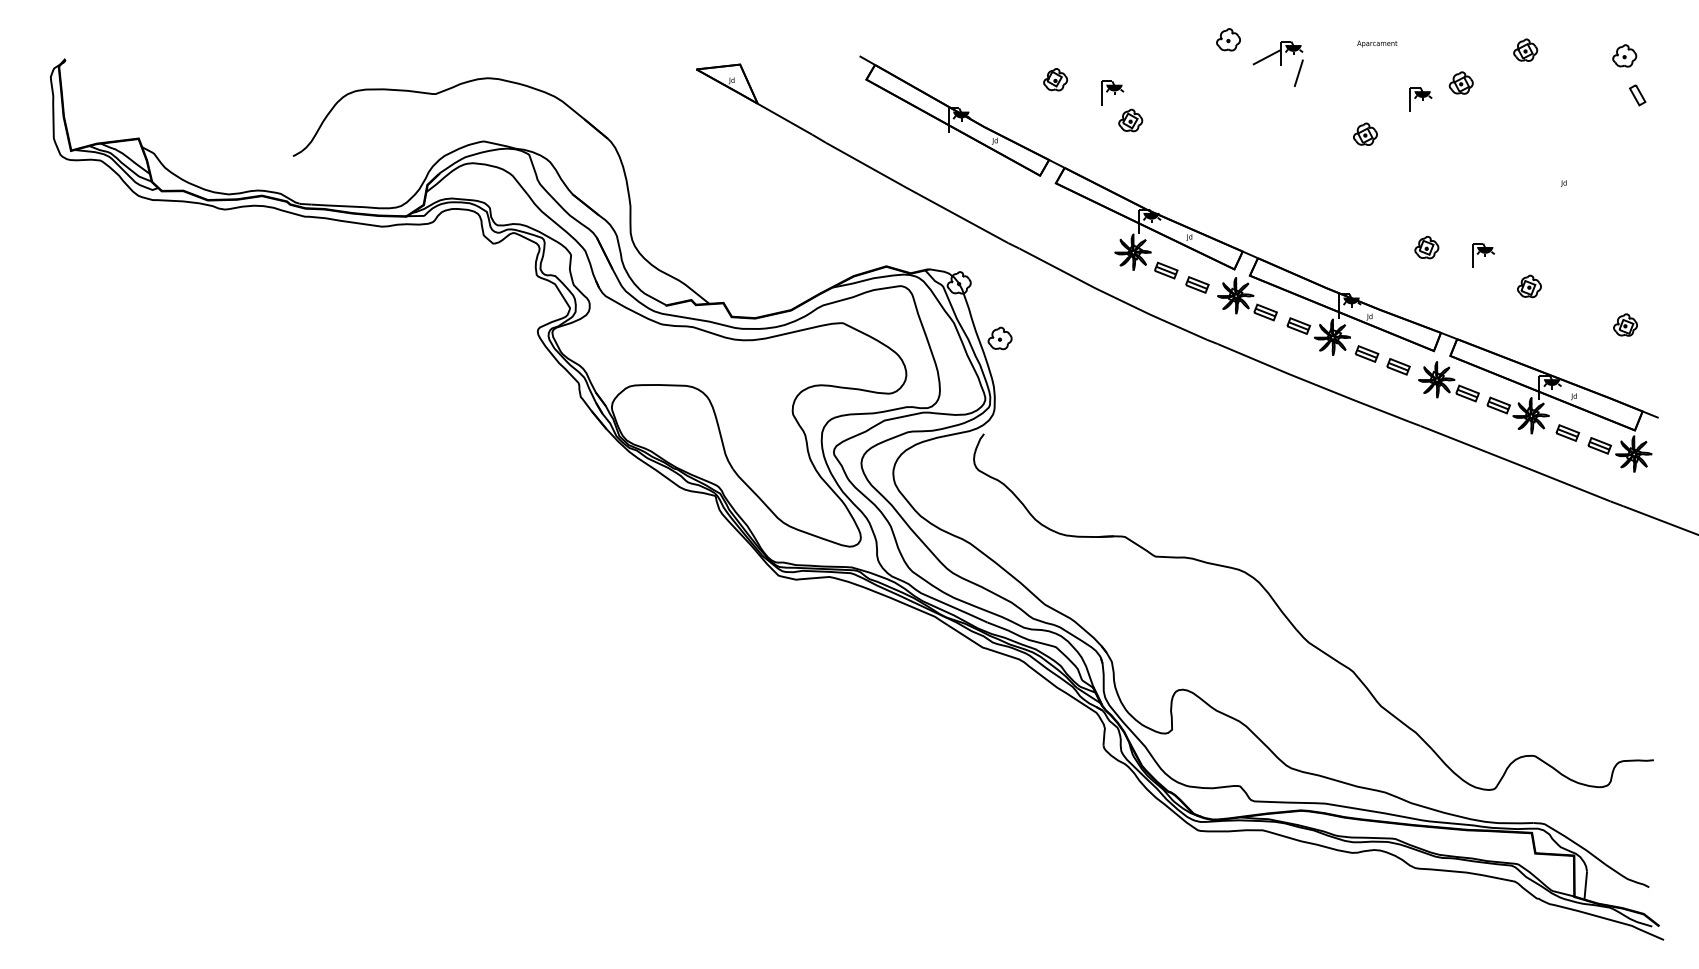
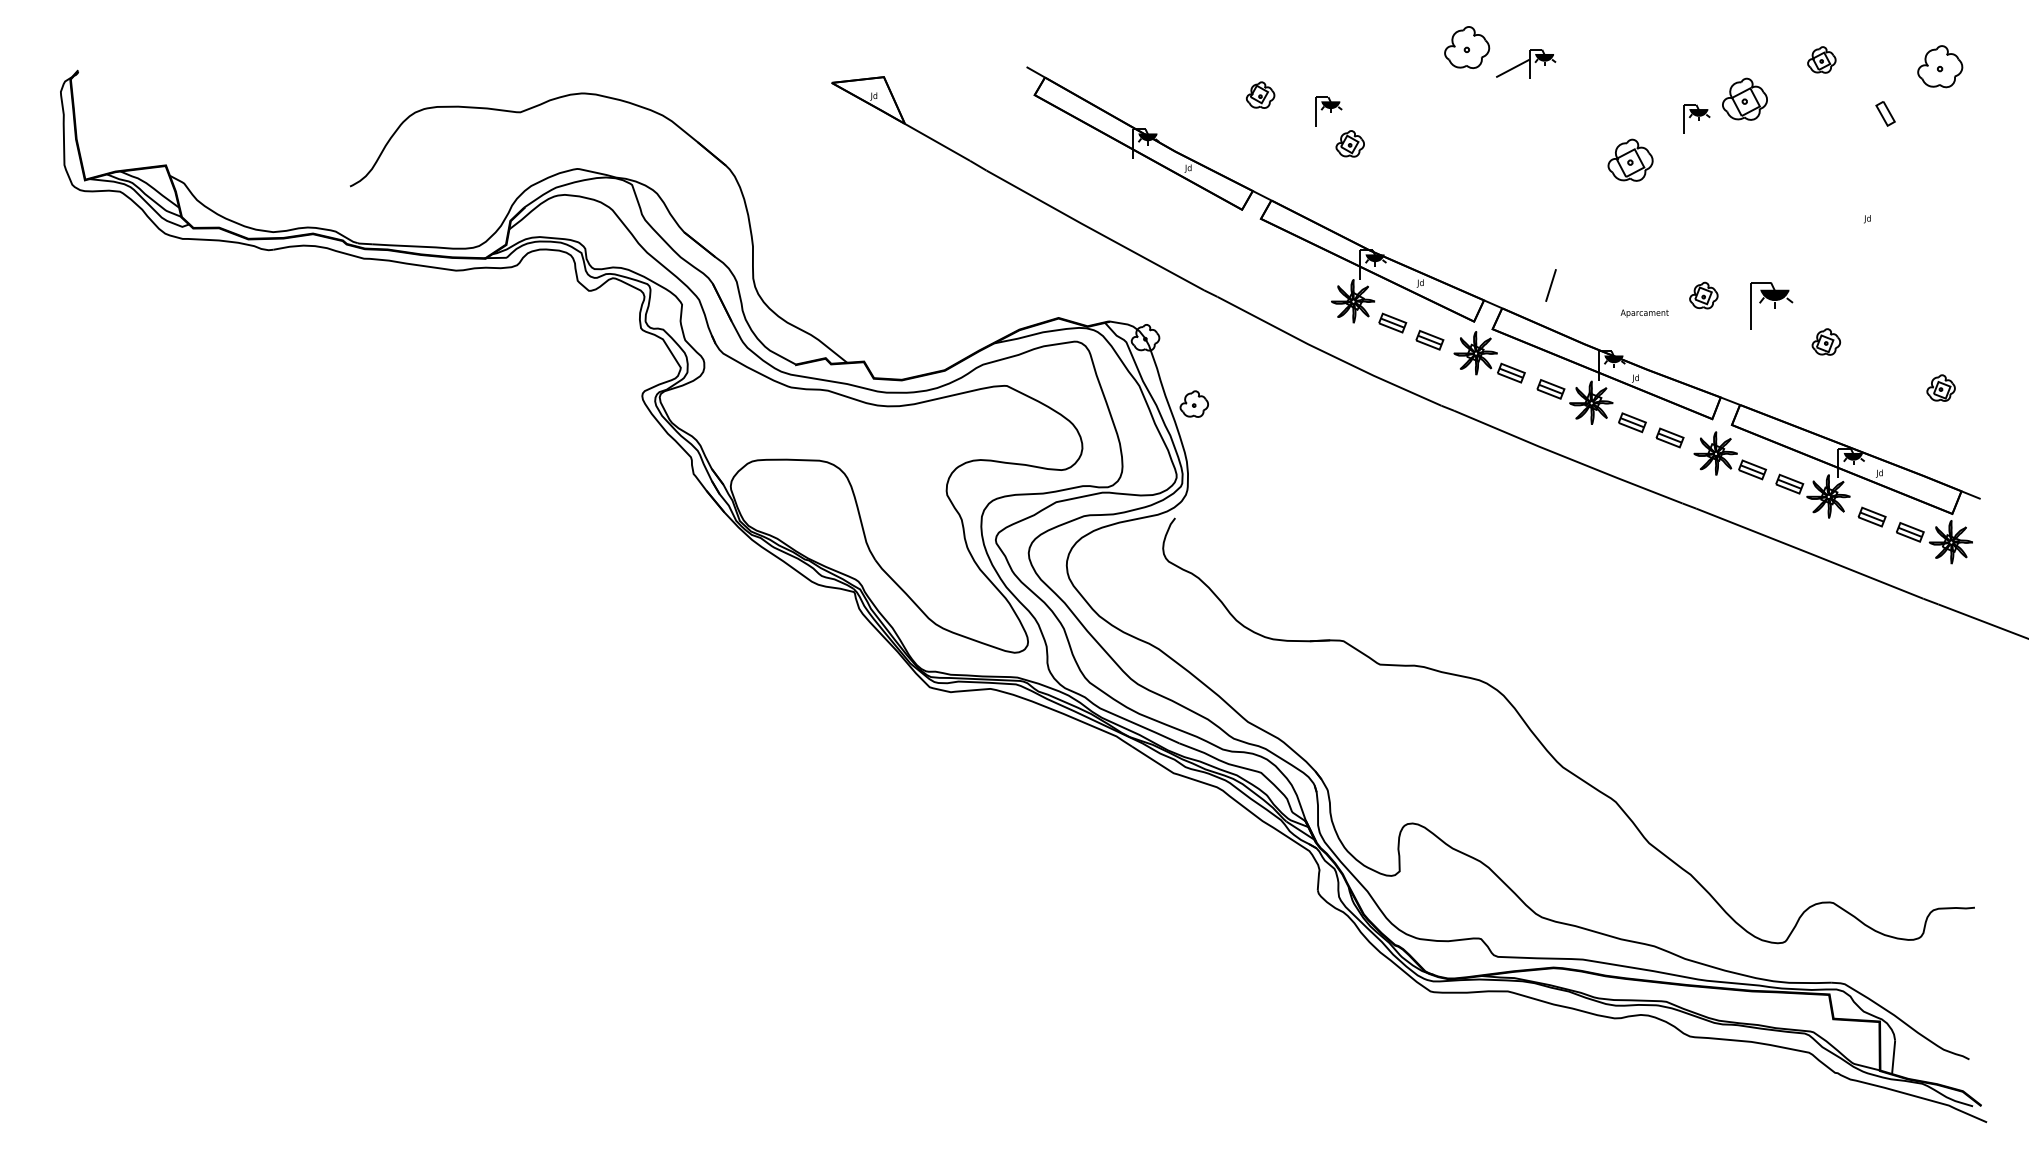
part: (1228, 39) -> (1466, 47), size x1.6
text: (1377, 43) -> (1644, 313), moved
part: (1624, 55) -> (1939, 66), size x1.6
line: (1298, 73) -> (1550, 285), moved
part: (1460, 82) -> (1744, 98), size x1.6
part: (1637, 95) -> (1885, 113), moved
part: (1365, 134) -> (1630, 160), size x1.6
part: (1483, 255) -> (1771, 304), size x1.6

